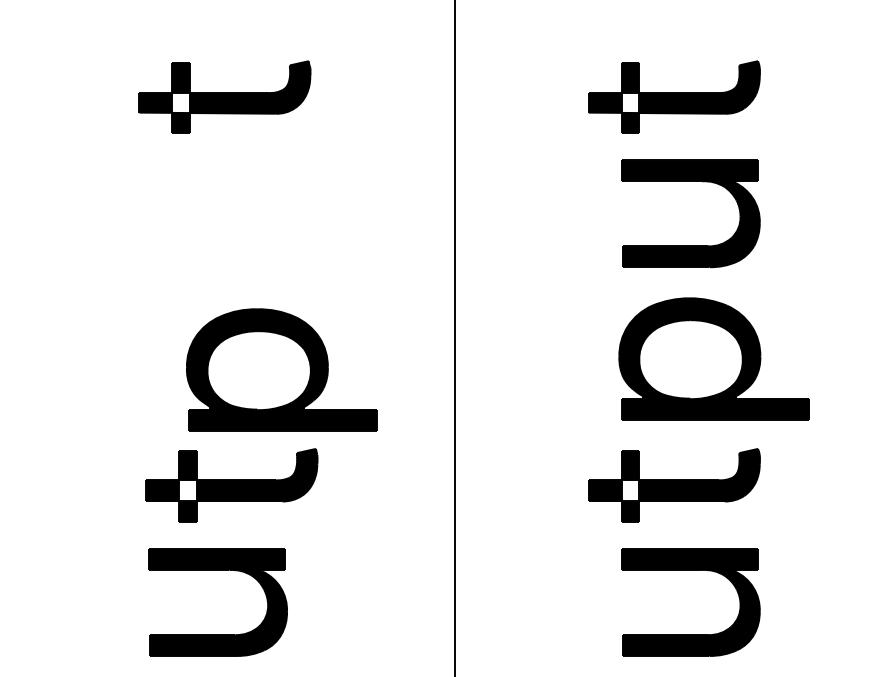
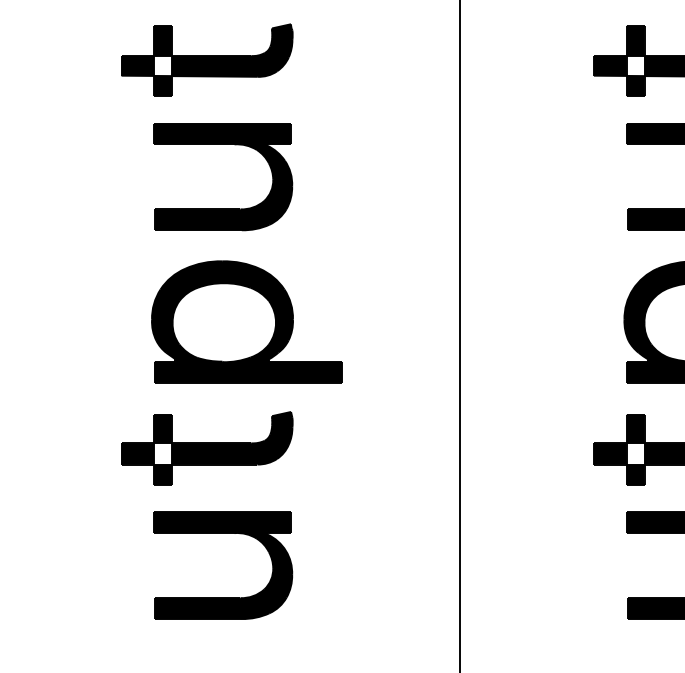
part: (224, 96) -> (206, 59), moved
part: (217, 181) -> (222, 144), added
part: (281, 369) -> (246, 321), moved
part: (231, 485) -> (206, 448), moved

